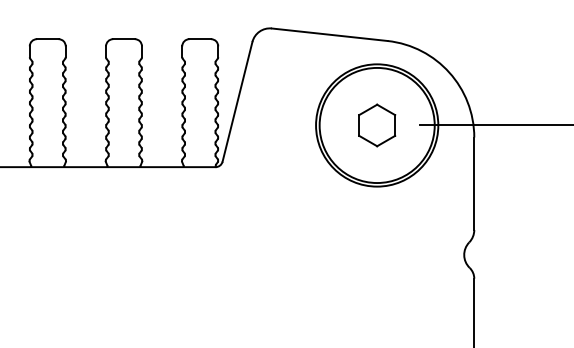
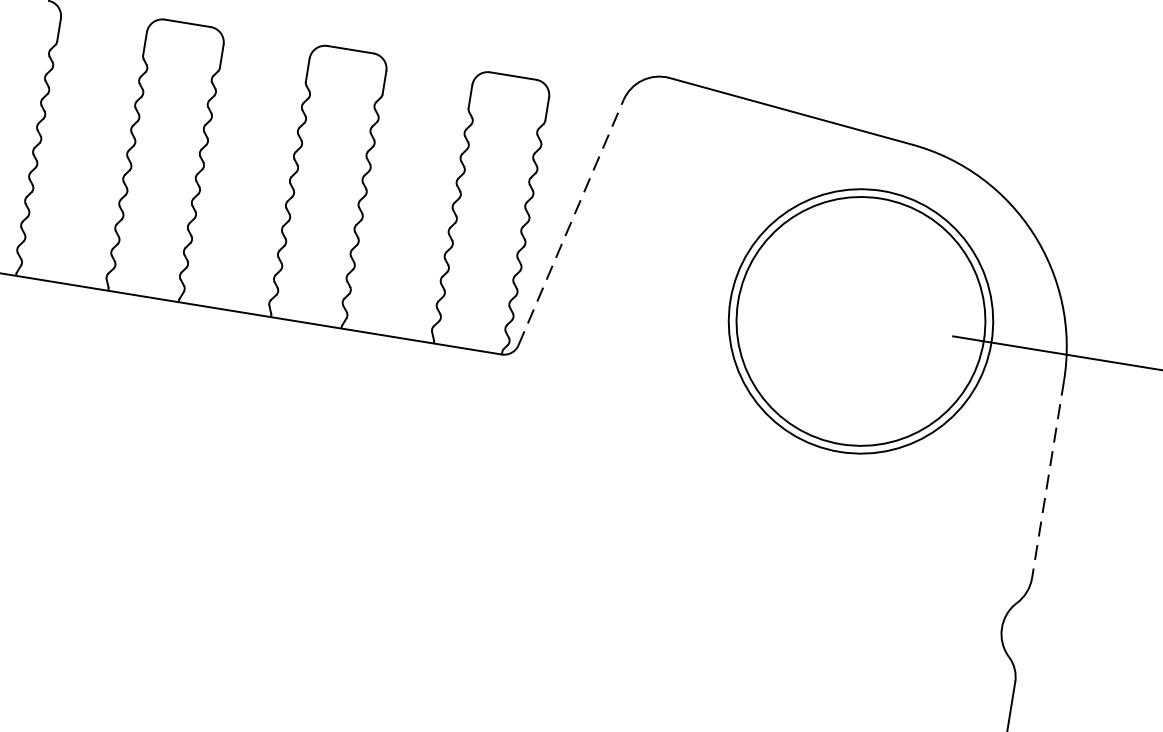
line: (237, 101) -> (571, 221), solid -> dashed
part: (377, 125) -> (861, 321), removed
line: (474, 184) -> (1048, 481), solid -> dashed

